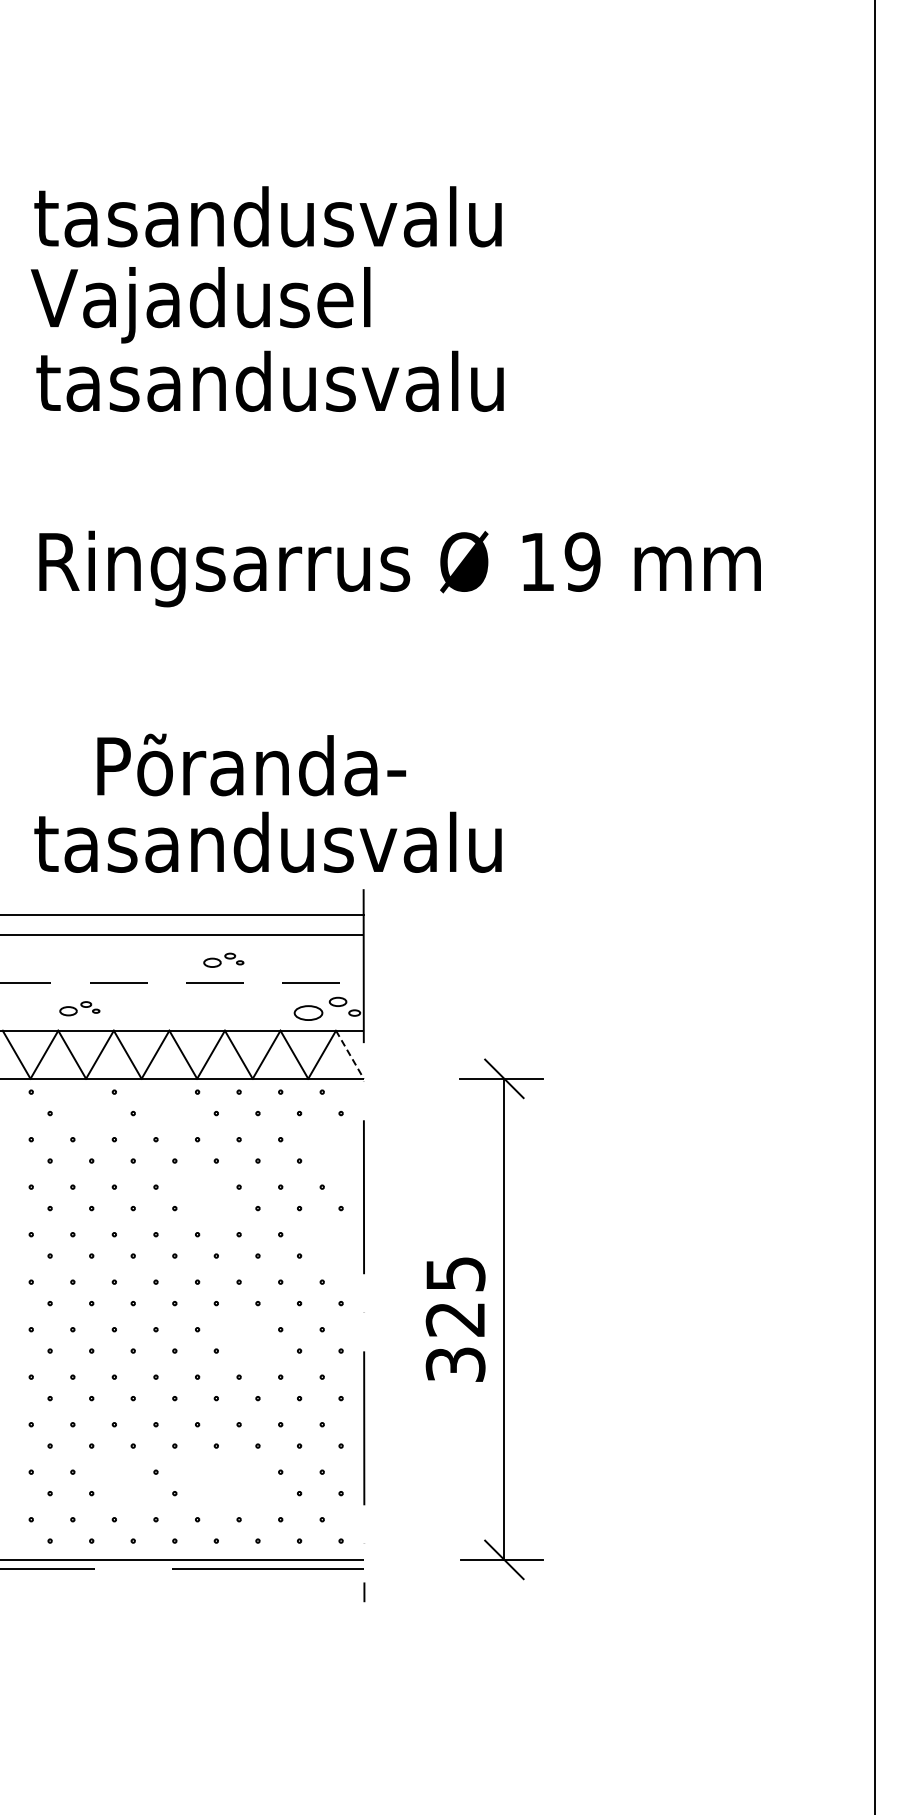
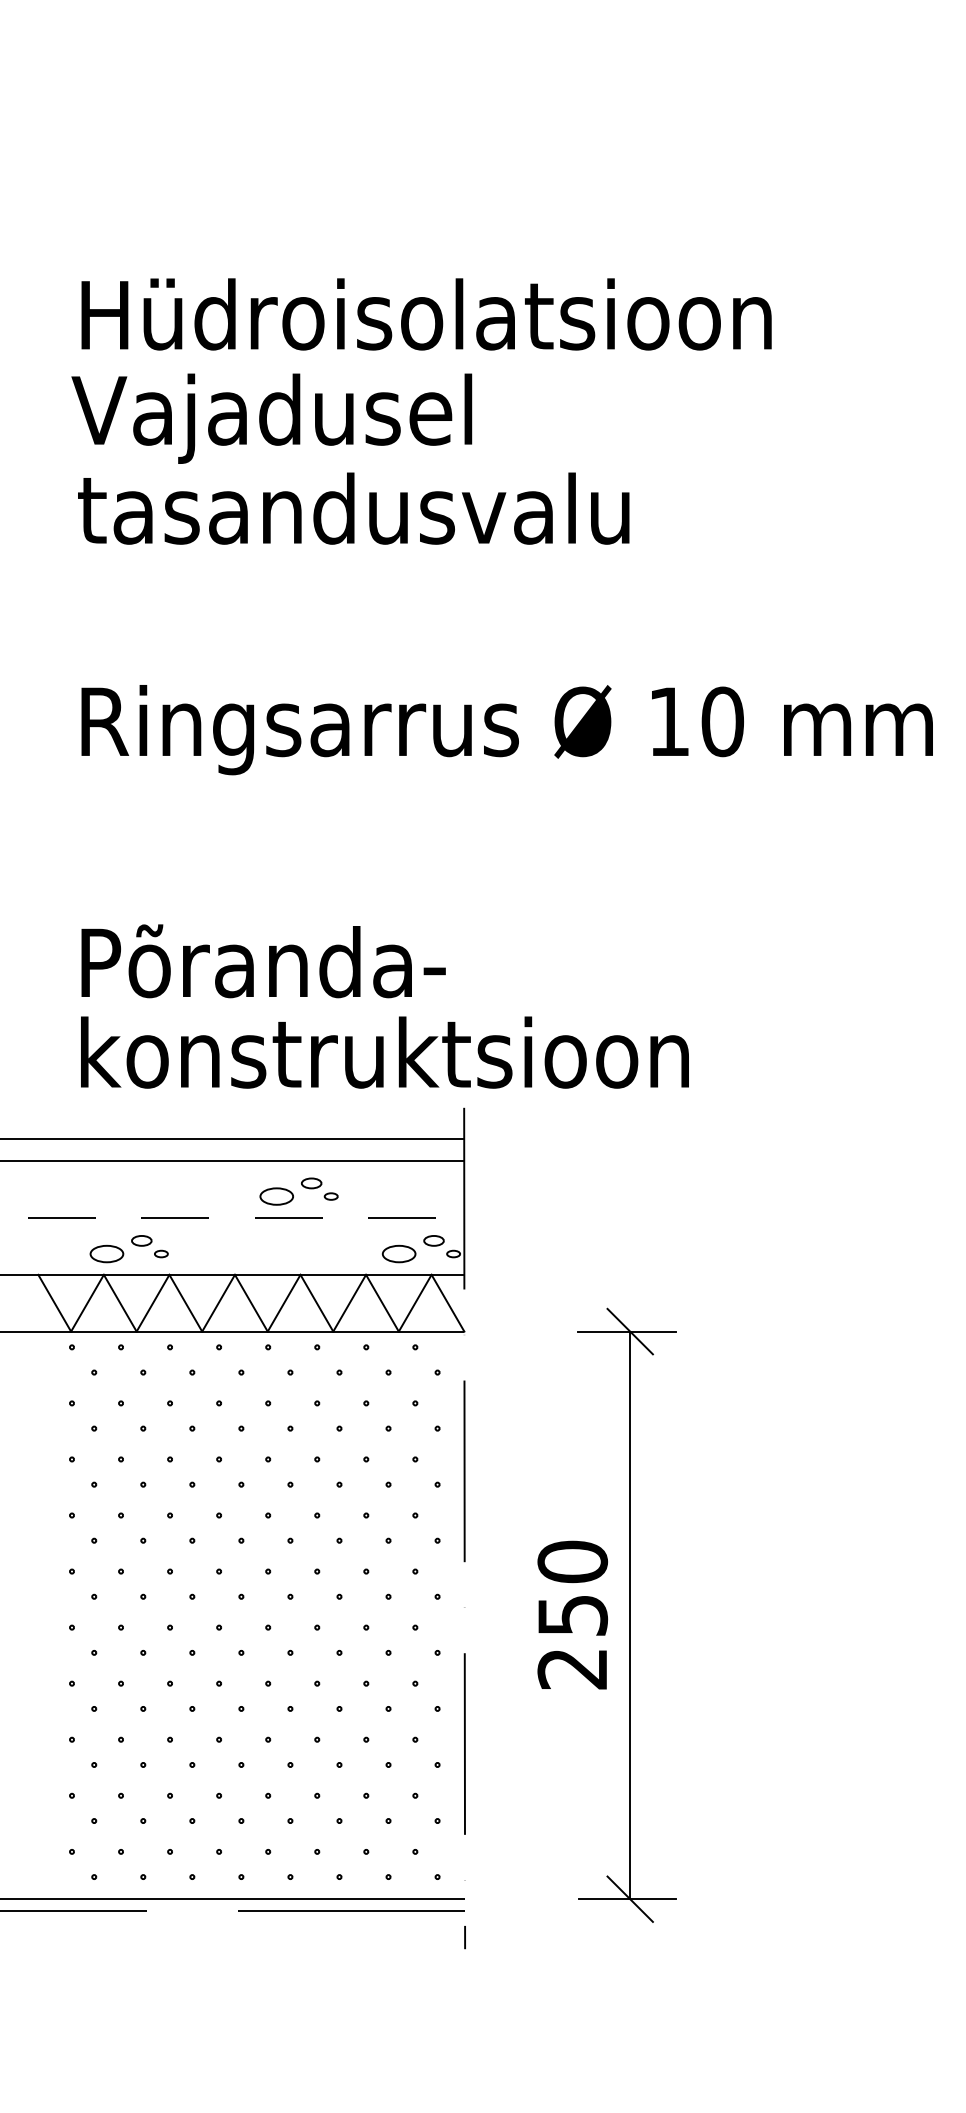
text: (329, 216) -> (423, 314), tasandusvalu -> Hüdroisolatsioon
text: (582, 561) -> (722, 721), 19 -> 10
text: (251, 764) -> (263, 960), moved
text: (294, 841) -> (382, 1051), tasandusvalu -> konstruktsioon
part: (223, 960) -> (298, 1191), size x1.67
part: (79, 1008) -> (128, 1248), size x1.67
line: (349, 1054) -> (447, 1302), dashed -> solid
part: (74, 1094) -> (122, 1350), added
part: (157, 1094) -> (220, 1350), added
part: (323, 1142) -> (416, 1406), added
part: (198, 1189) -> (269, 1462), added
part: (323, 1237) -> (416, 1518), added
text: (455, 1319) -> (572, 1615), 325 -> 250
part: (256, 1348) -> (337, 1649), added
part: (115, 1474) -> (171, 1798), added
part: (199, 1474) -> (270, 1798), added
part: (240, 1474) -> (318, 1798), added

